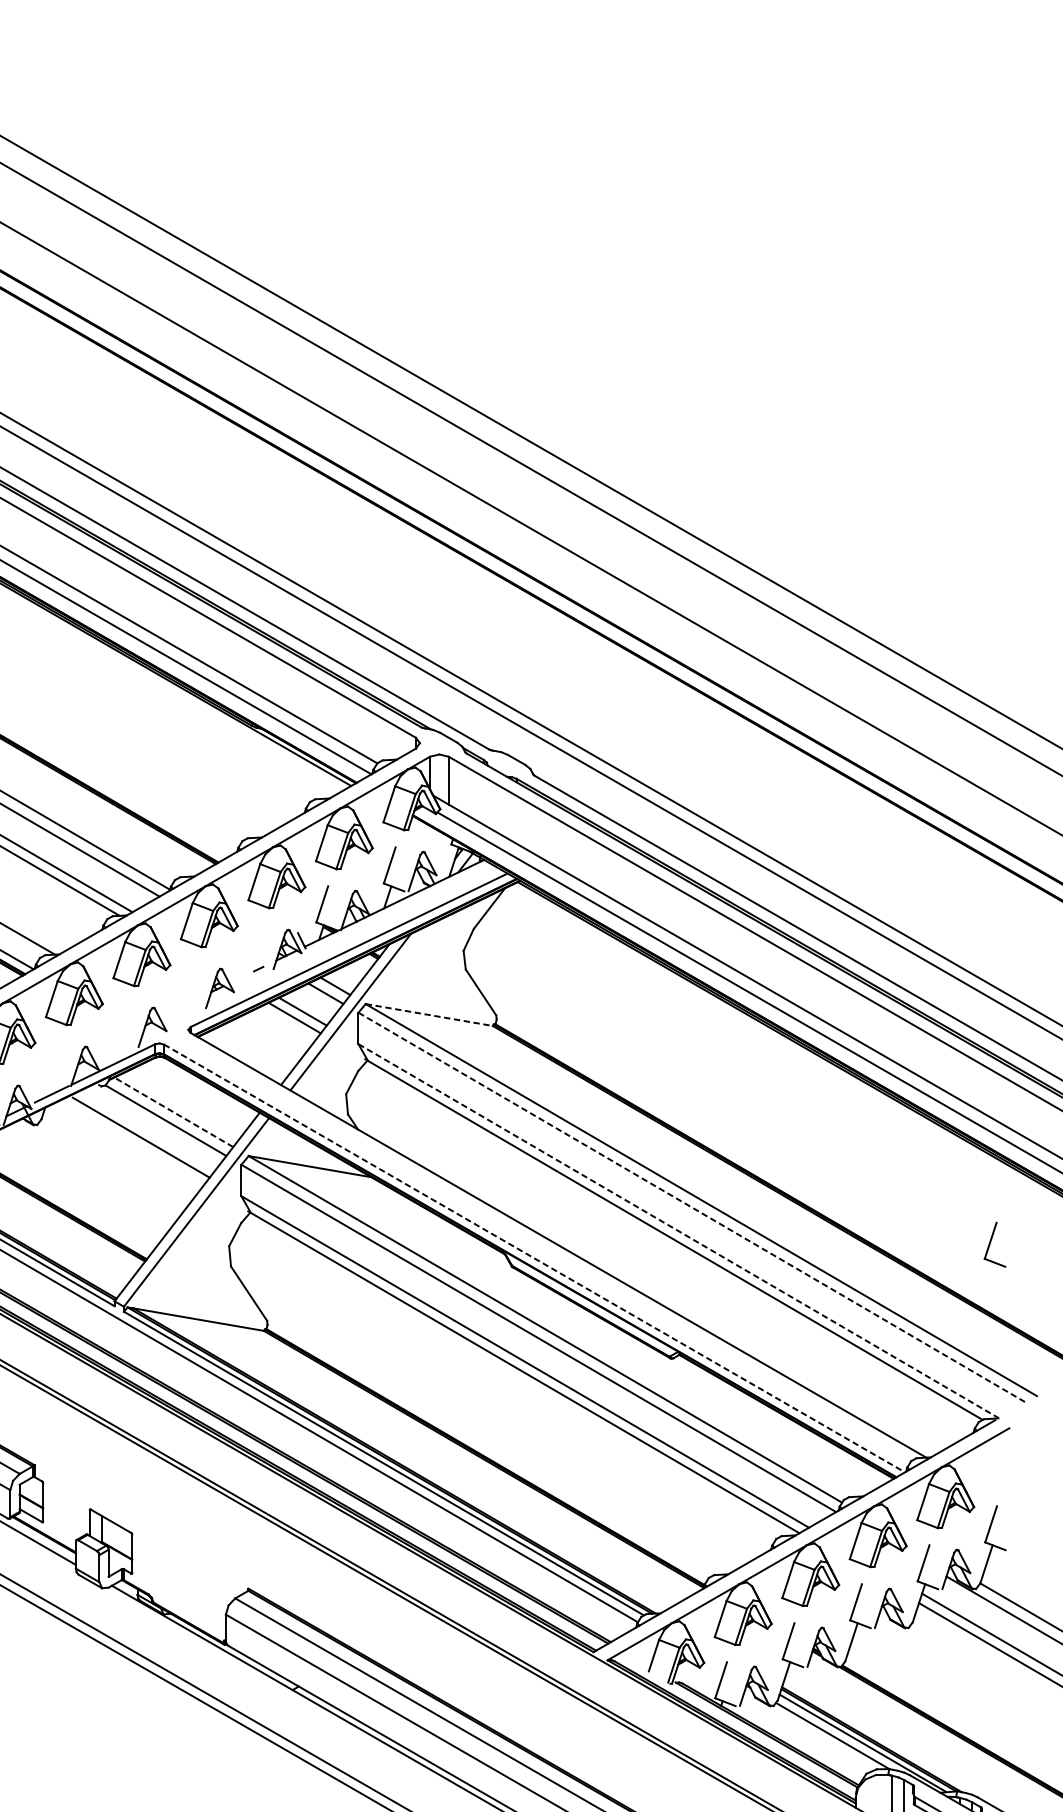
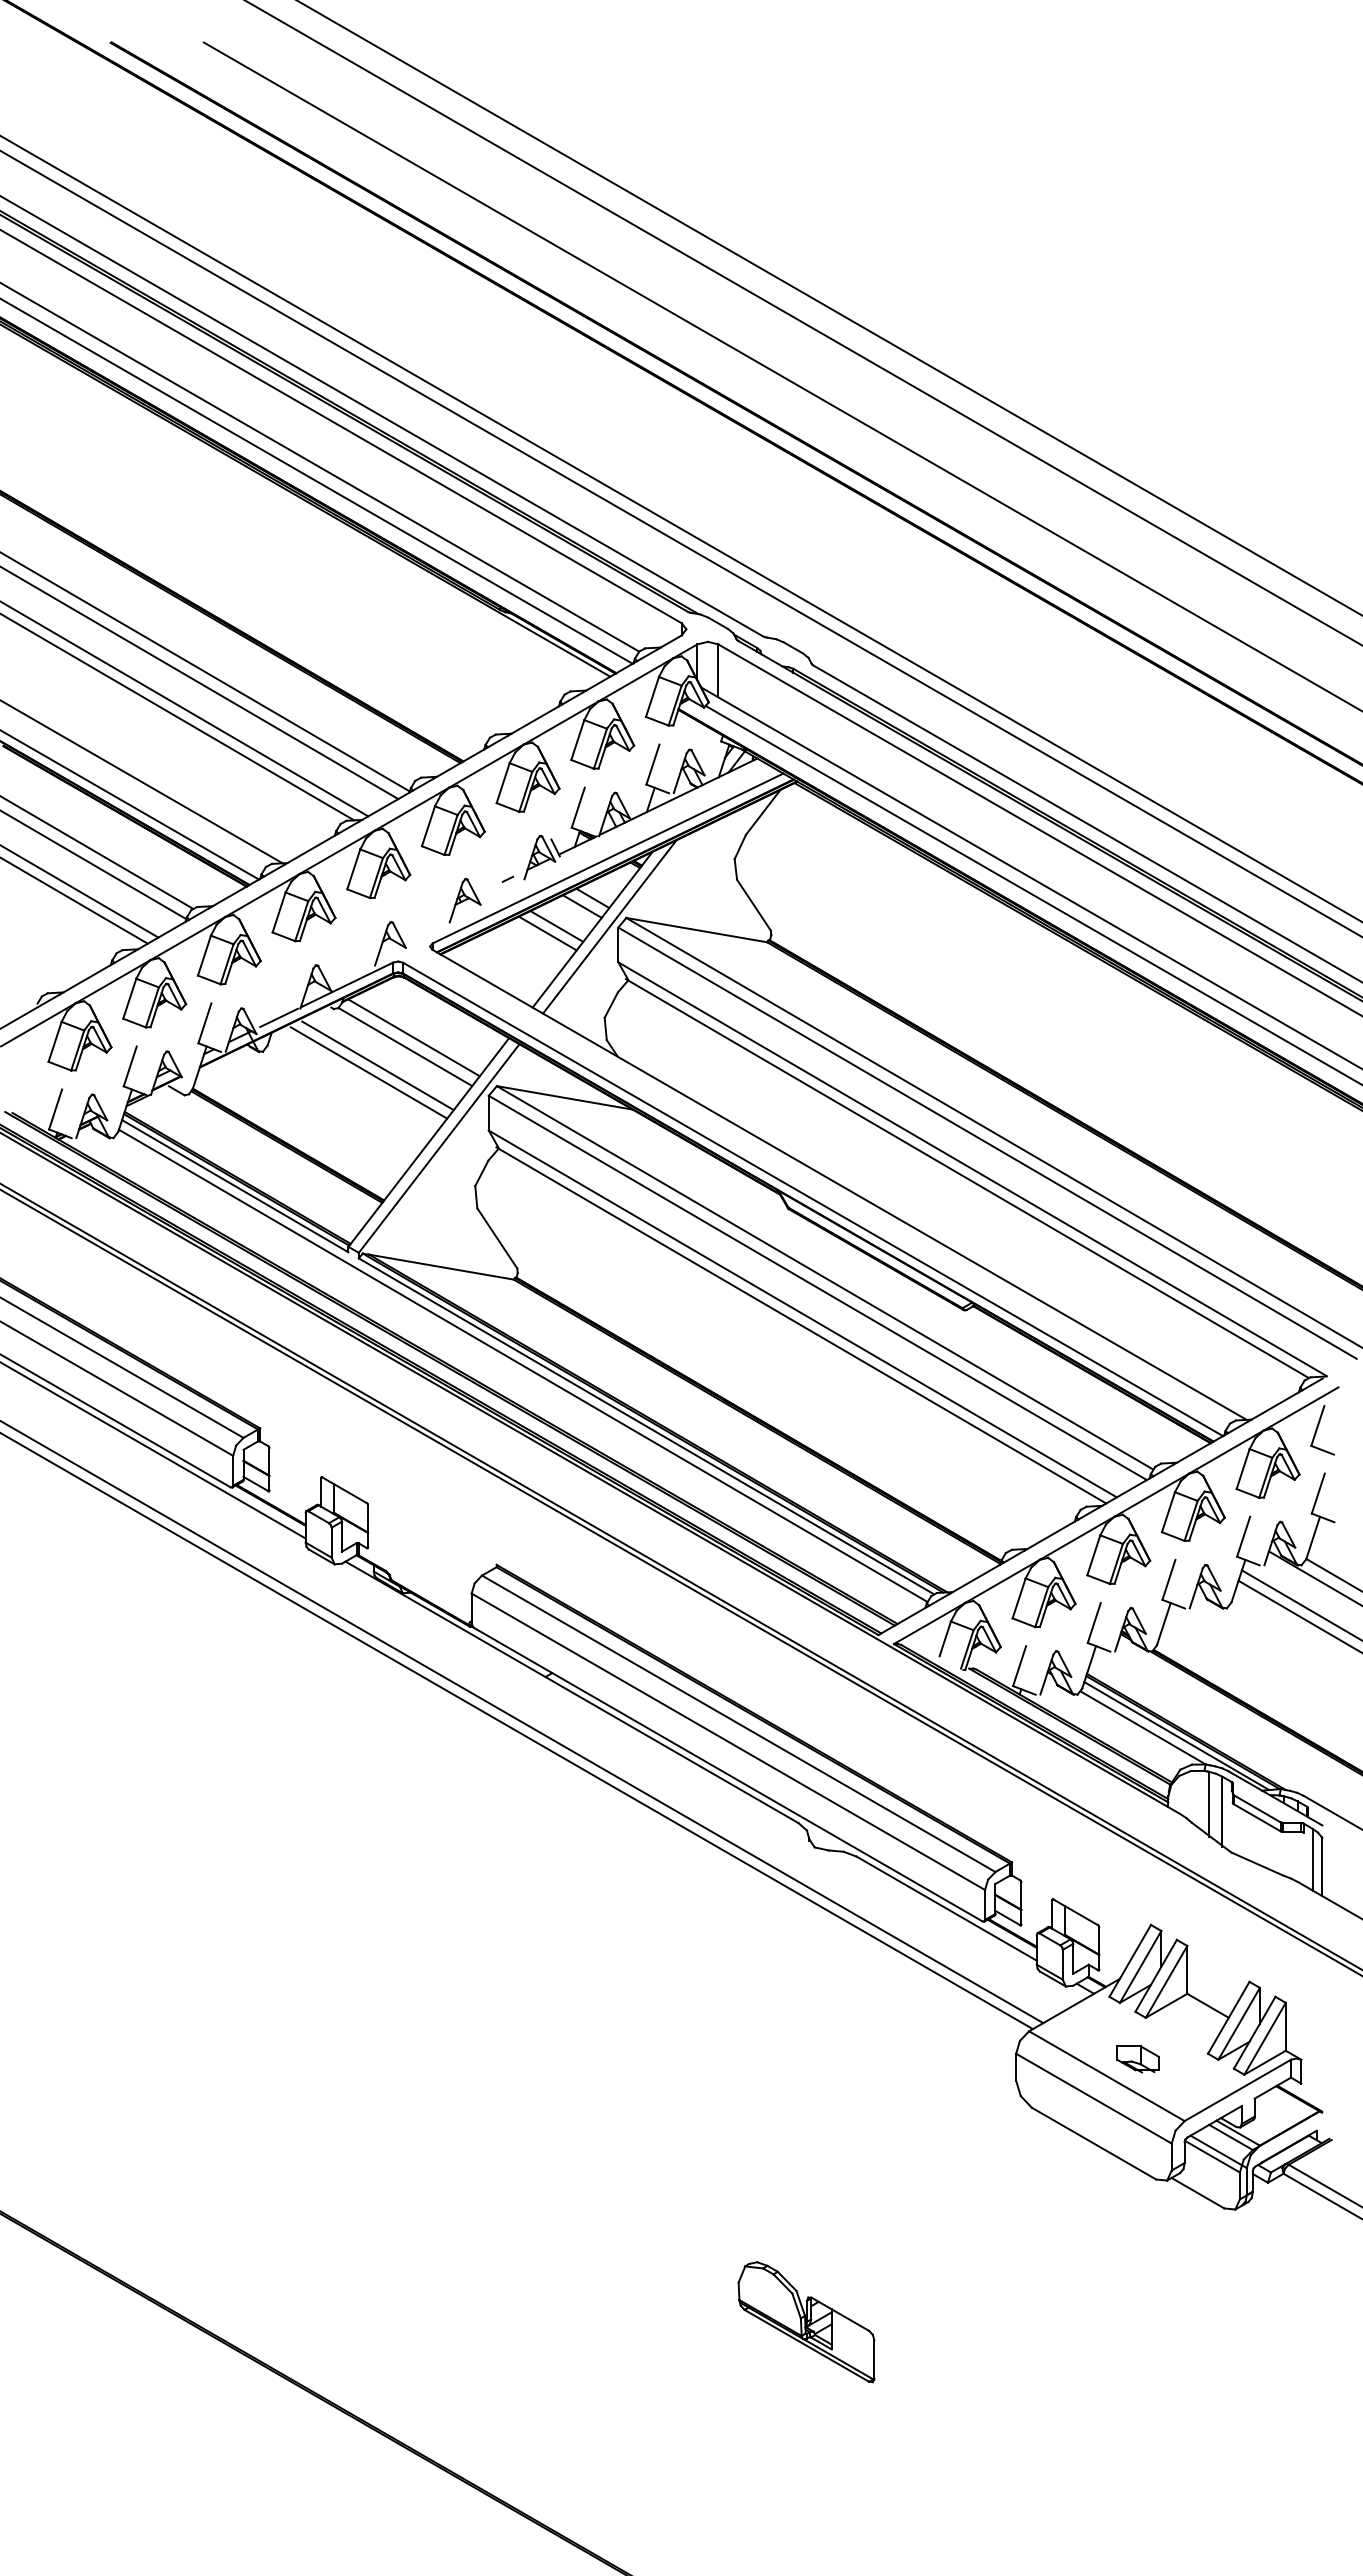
line: (430, 1015) -> (697, 930), dashed -> solid
line: (173, 1112) -> (413, 1037), dashed -> solid
line: (132, 1143) -> (368, 1072), added
line: (692, 1207) -> (987, 1143), dashed -> solid
line: (679, 1231) -> (973, 1169), dashed -> solid
part: (994, 1244) -> (1322, 1430), moved
line: (534, 1258) -> (813, 1199), dashed -> solid

